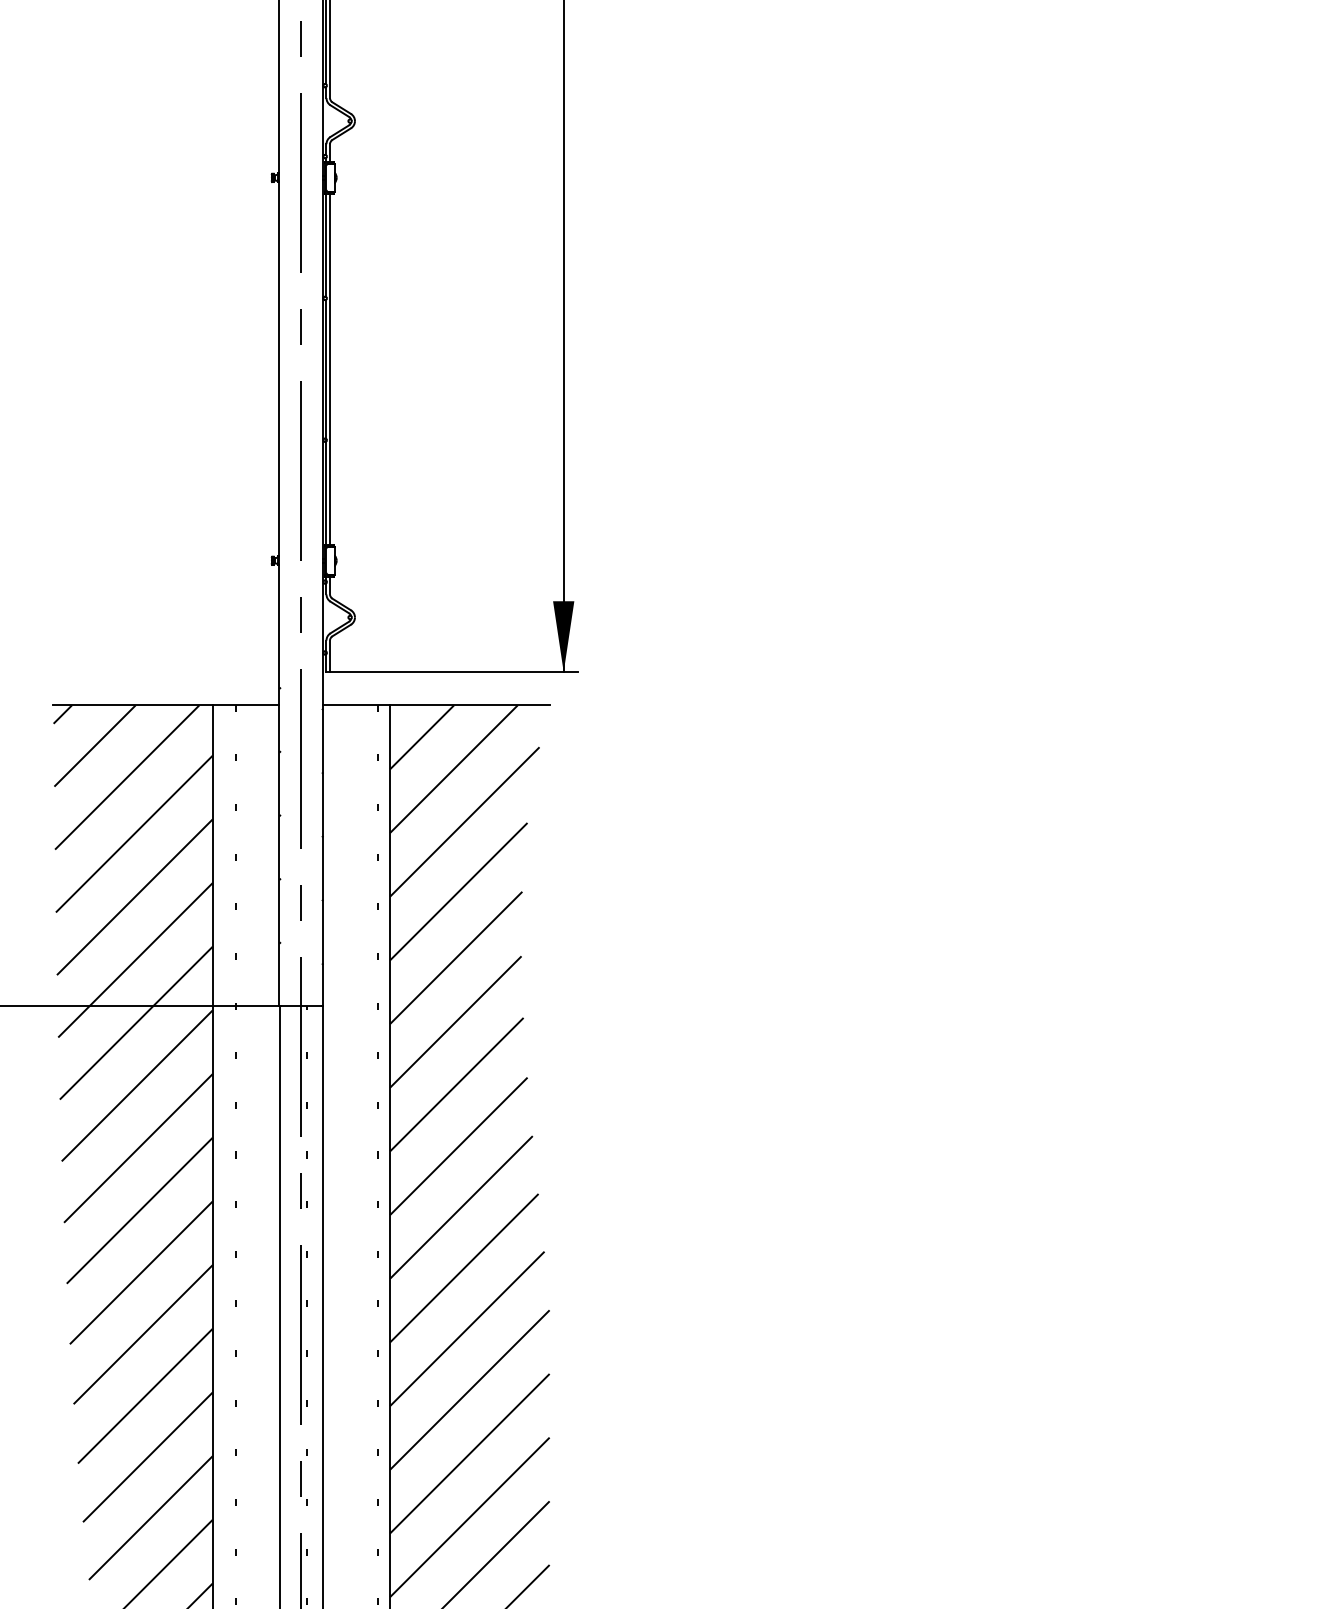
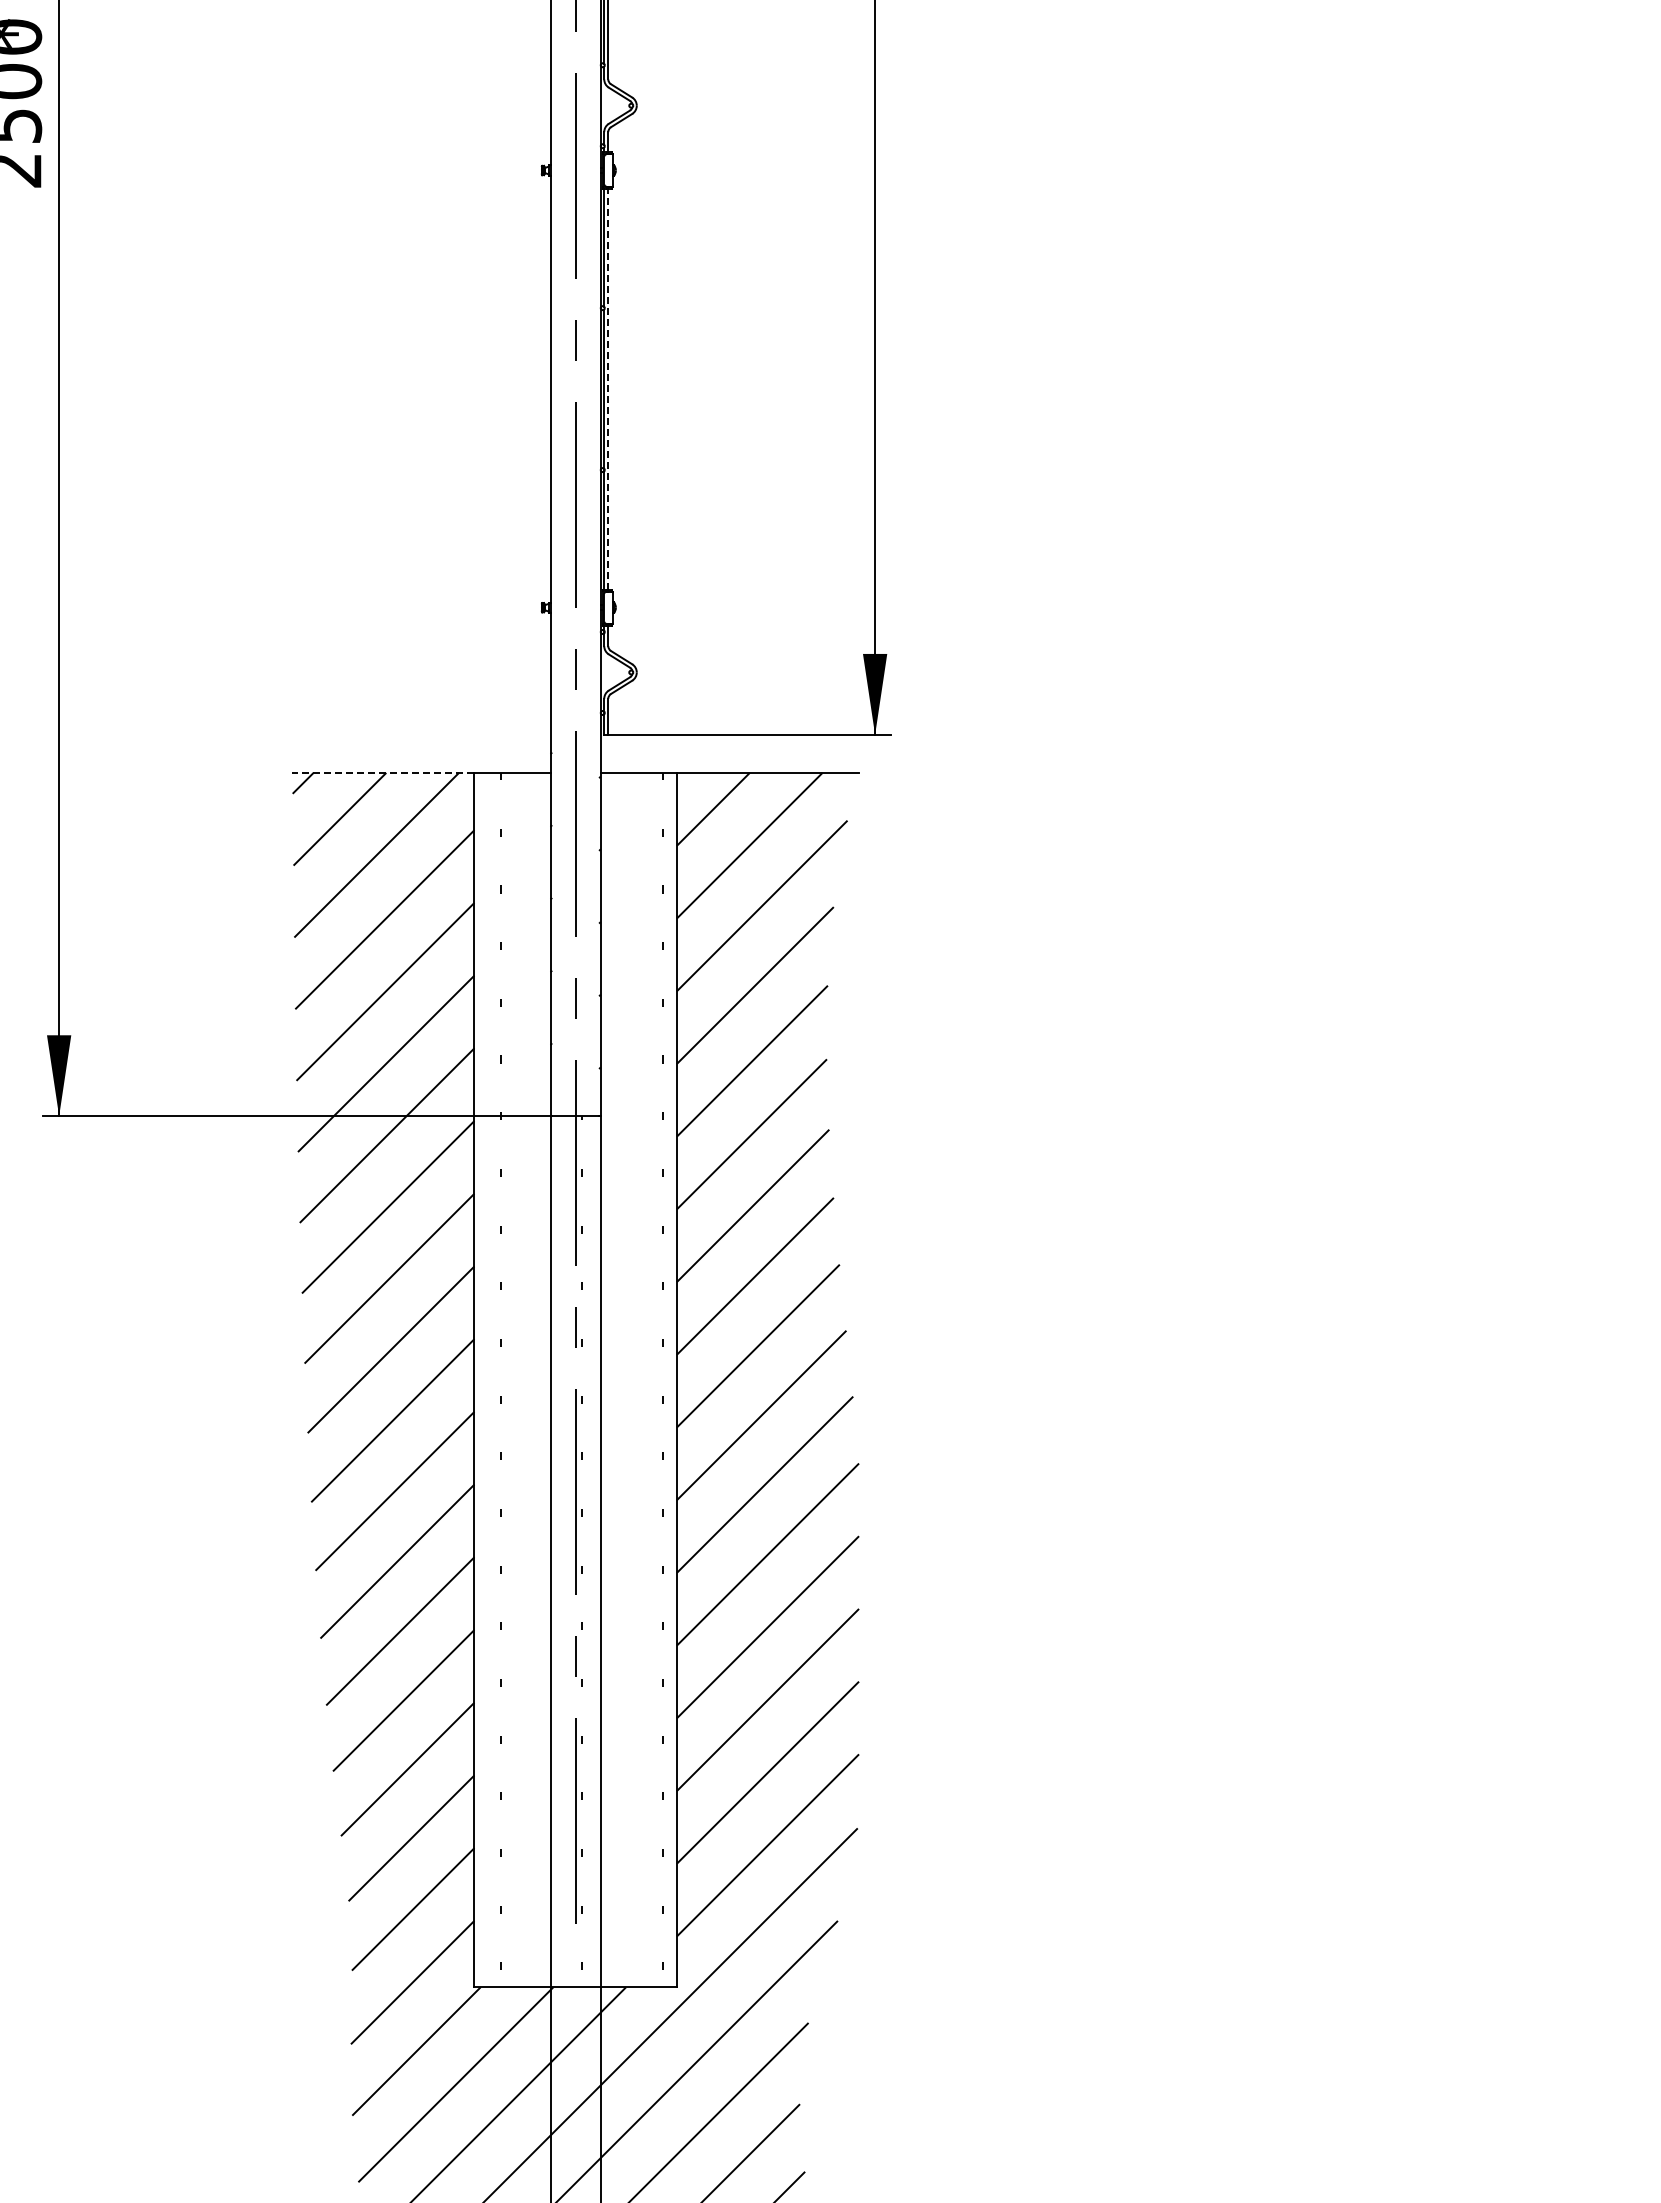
line: (330, 368) -> (608, 388), solid -> dashed
line: (132, 705) -> (382, 772), solid -> dashed

